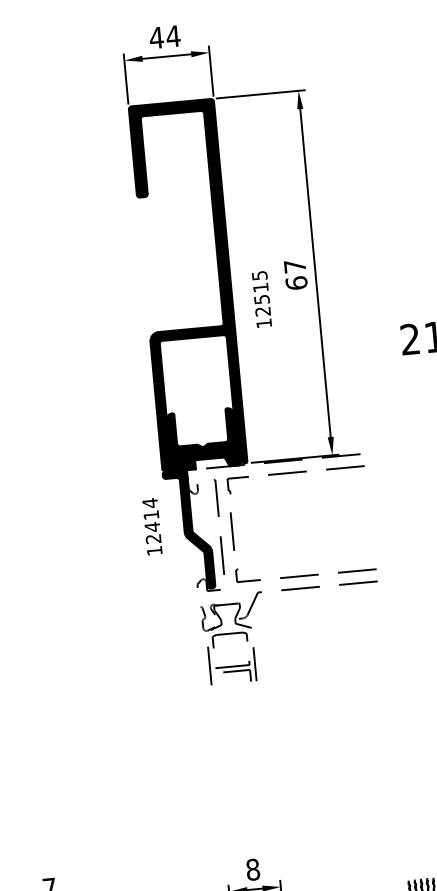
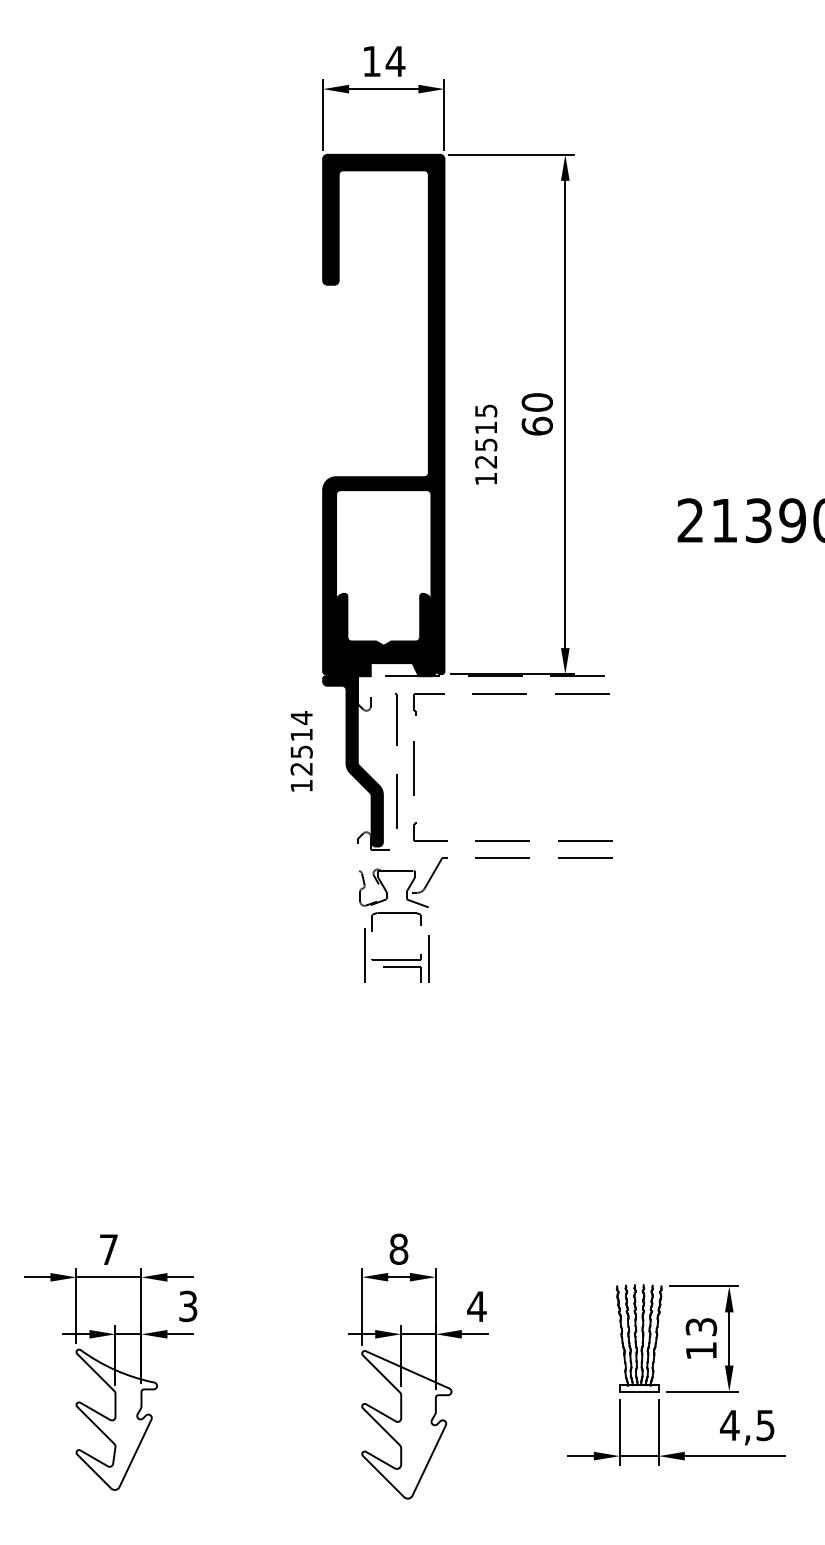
text: (156, 37) -> (371, 61), 44 -> 14
text: (295, 266) -> (537, 402), 67 -> 60
text: (152, 527) -> (301, 752), 12414 -> 12514

